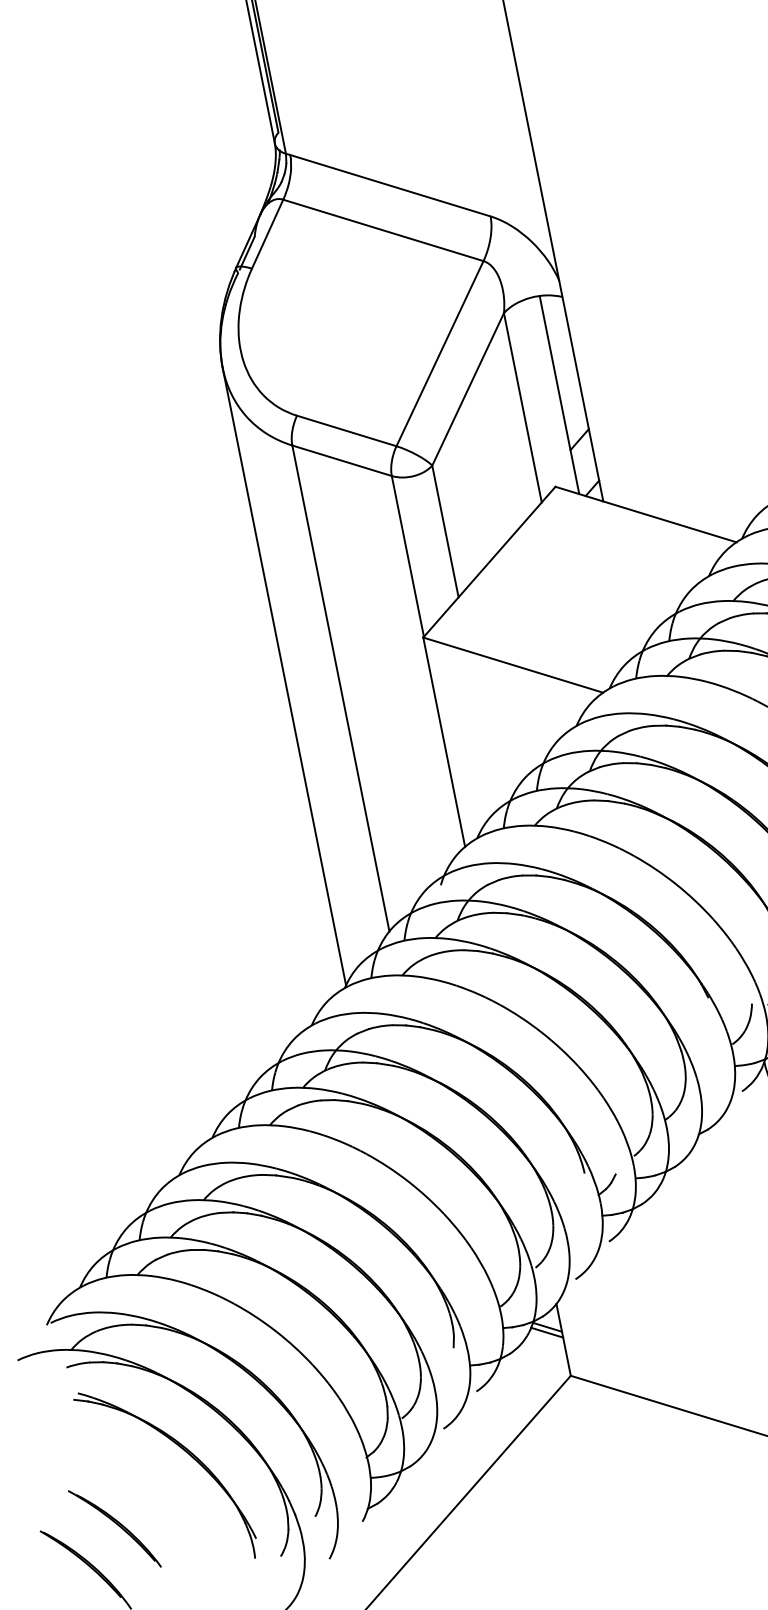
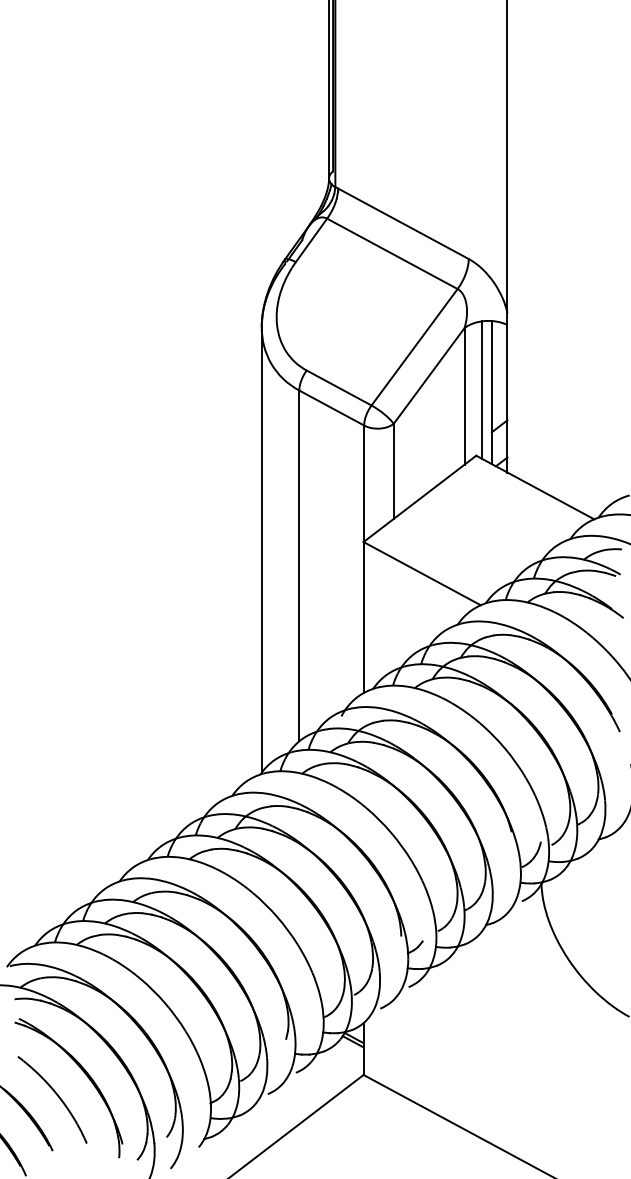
line: (544, 393) -> (481, 389), added
part: (146, 1495) -> (52, 1099), added

